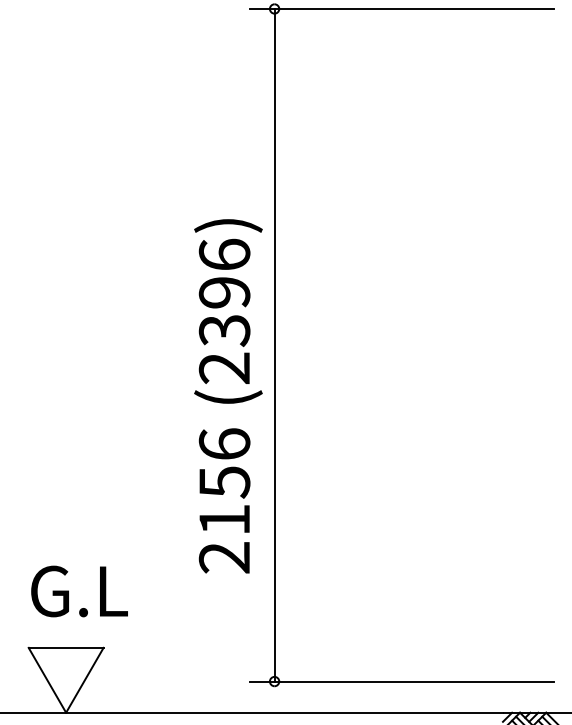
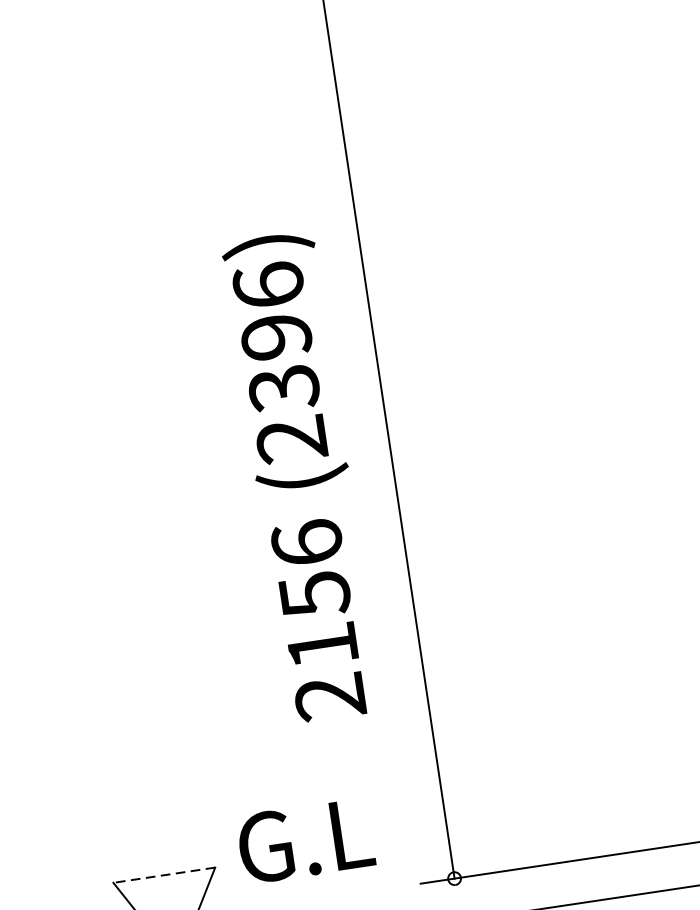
text: (228, 396) -> (302, 477), moved
text: (79, 591) -> (305, 841), moved
line: (65, 647) -> (163, 874), solid -> dashed

